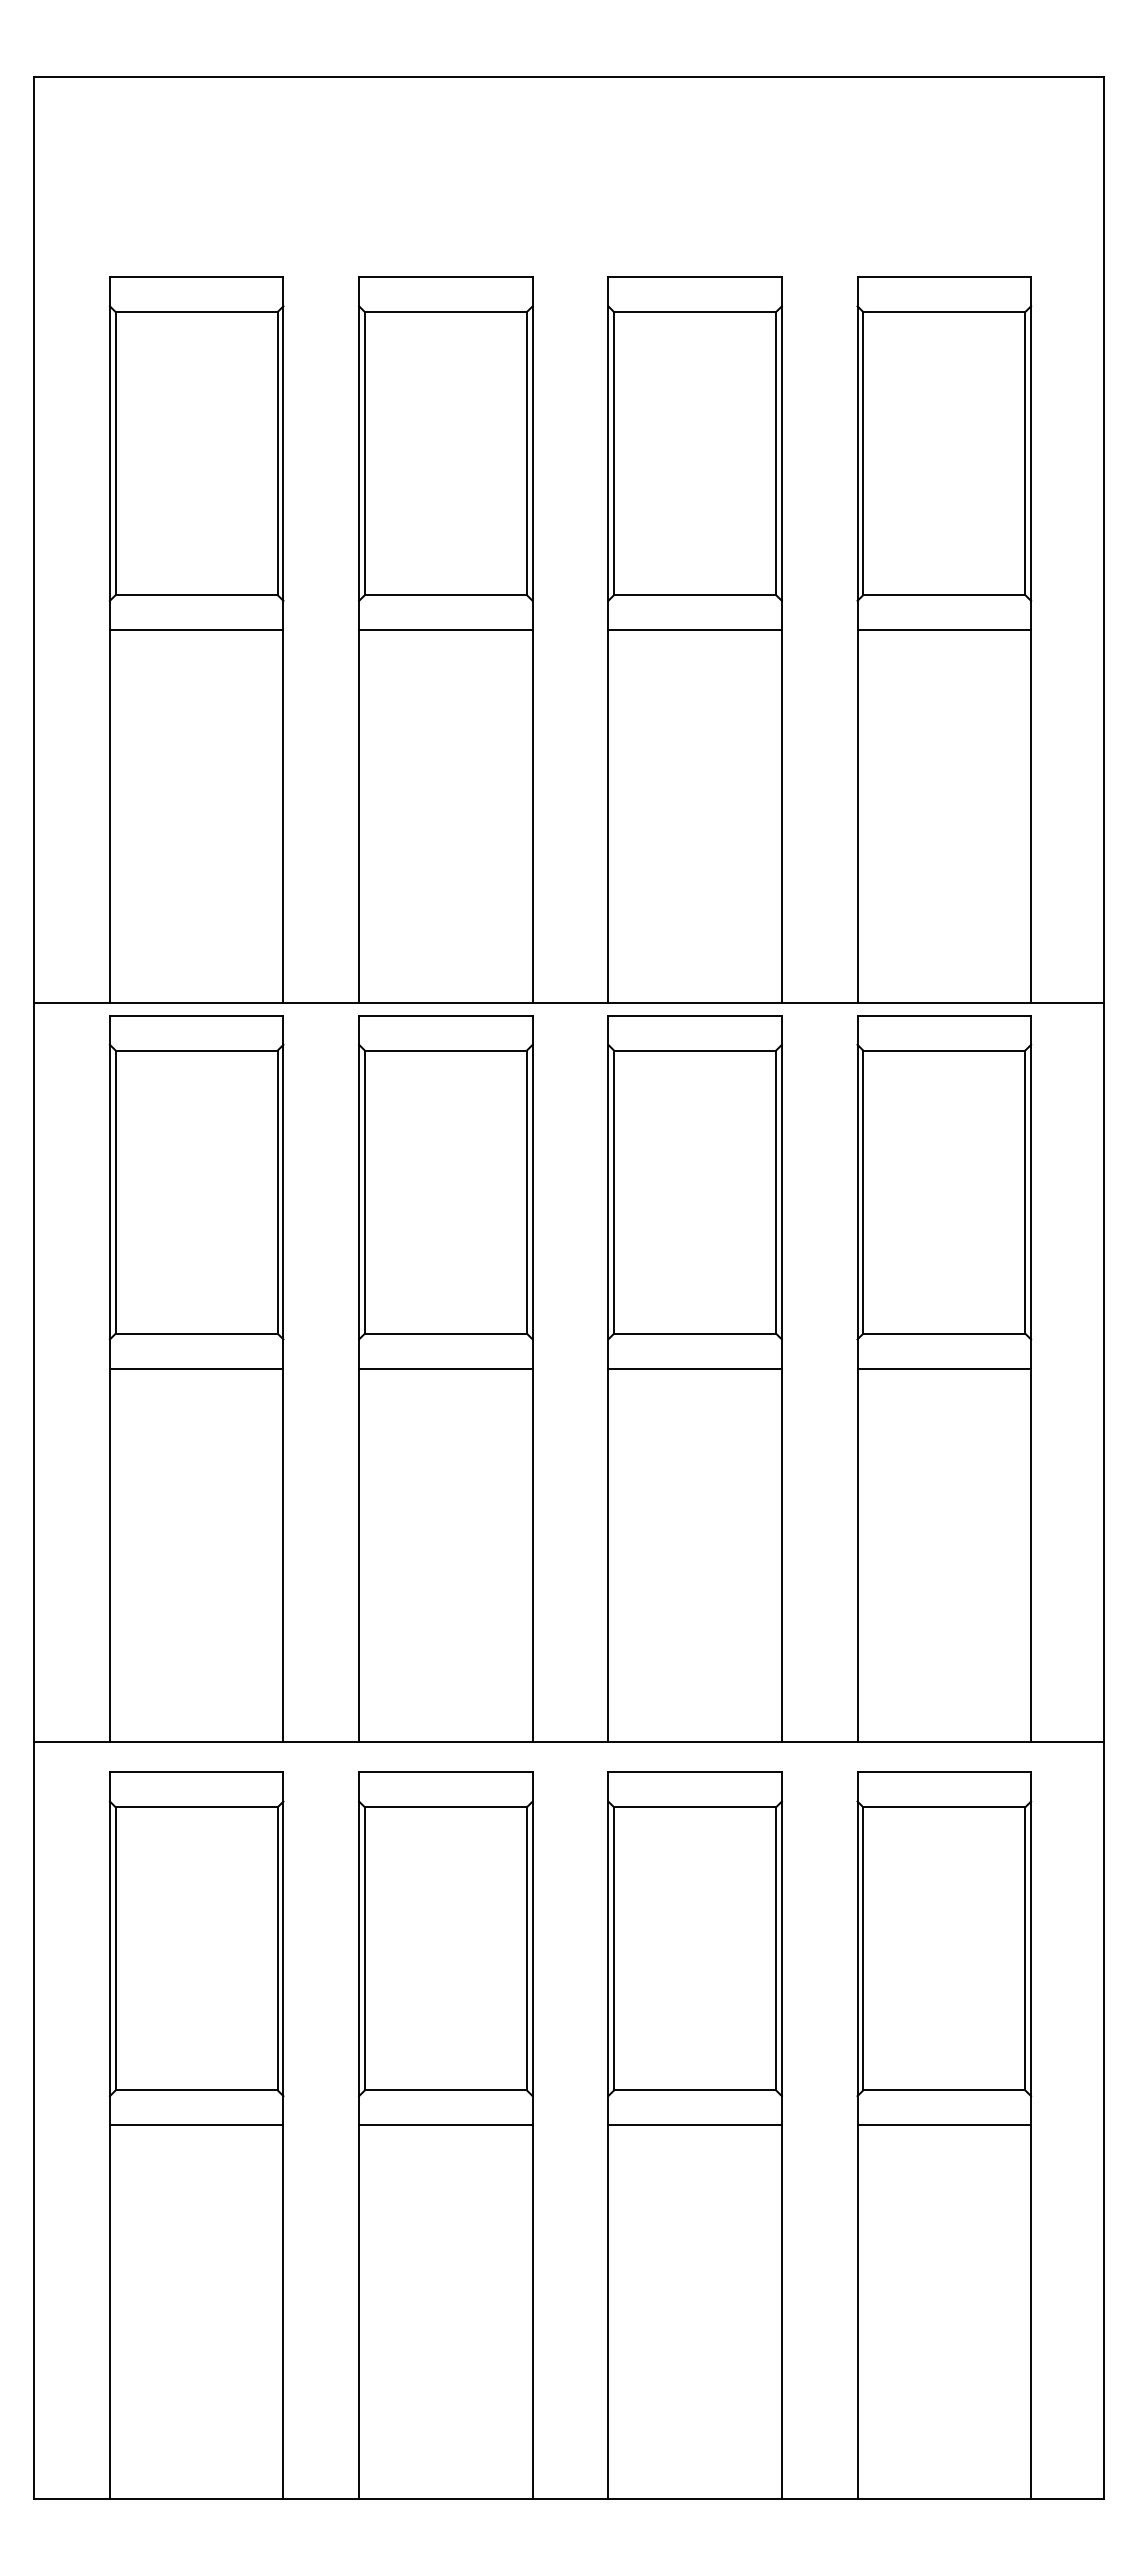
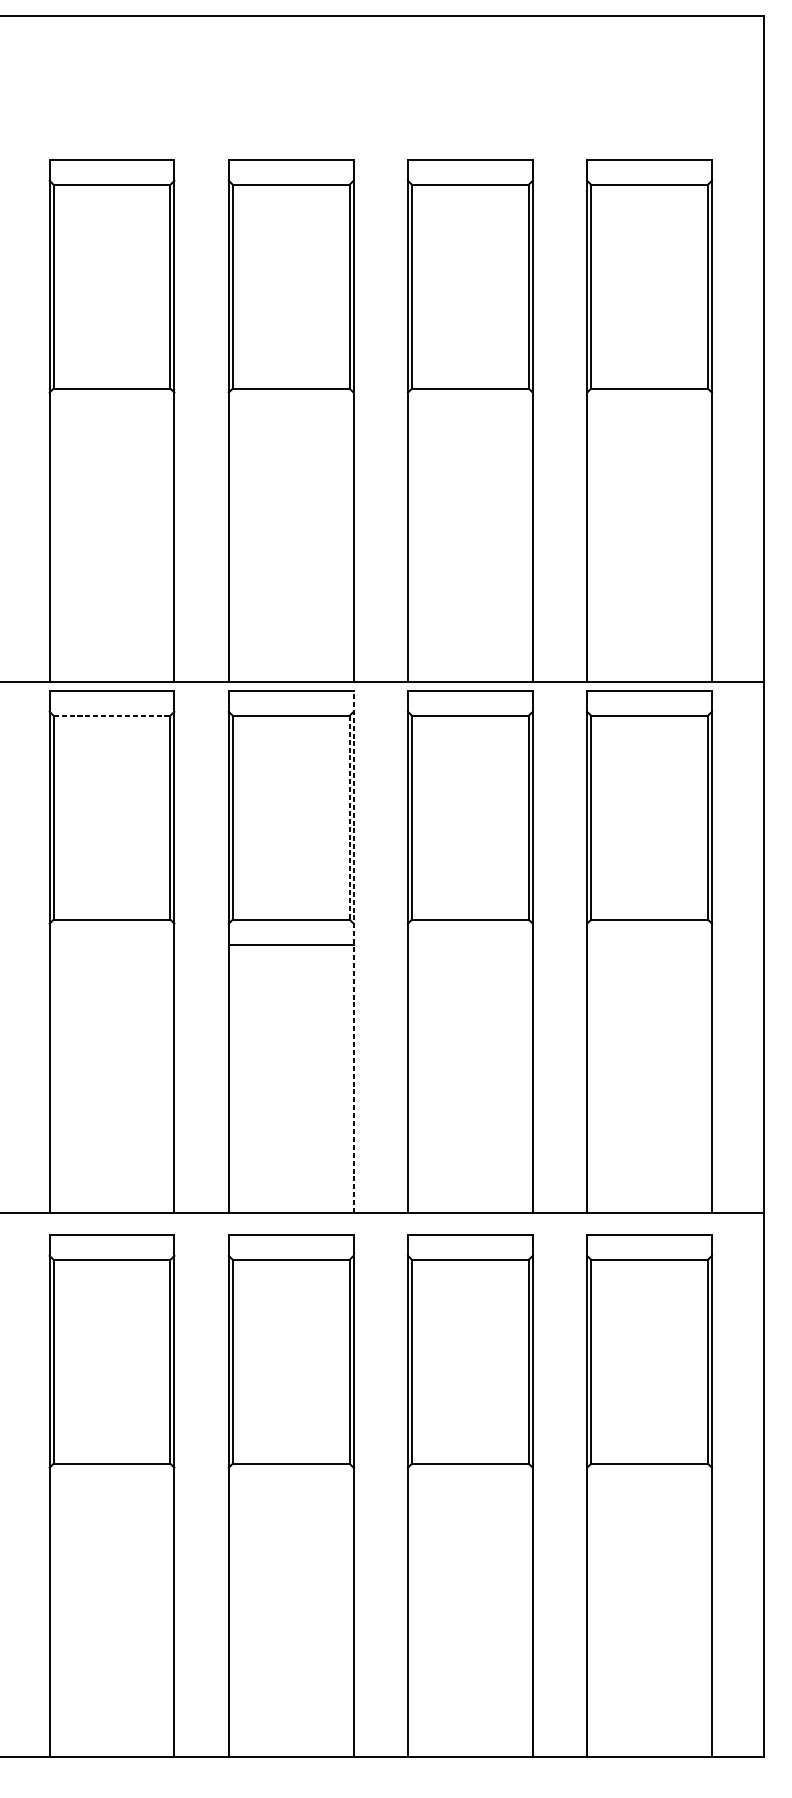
line: (196, 630) -> (111, 413), removed
line: (445, 630) -> (290, 413), removed
line: (694, 630) -> (469, 413), removed
line: (944, 630) -> (649, 413), removed
line: (197, 1050) -> (112, 715), solid -> dashed
line: (526, 1192) -> (349, 817), solid -> dashed
line: (196, 1368) -> (111, 944), removed
line: (694, 1368) -> (469, 944), removed
line: (944, 1368) -> (649, 944), removed
line: (532, 1378) -> (353, 951), solid -> dashed
line: (196, 2125) -> (111, 1488), removed
line: (445, 2125) -> (290, 1488), removed
line: (694, 2125) -> (469, 1488), removed
line: (944, 2125) -> (649, 1488), removed

